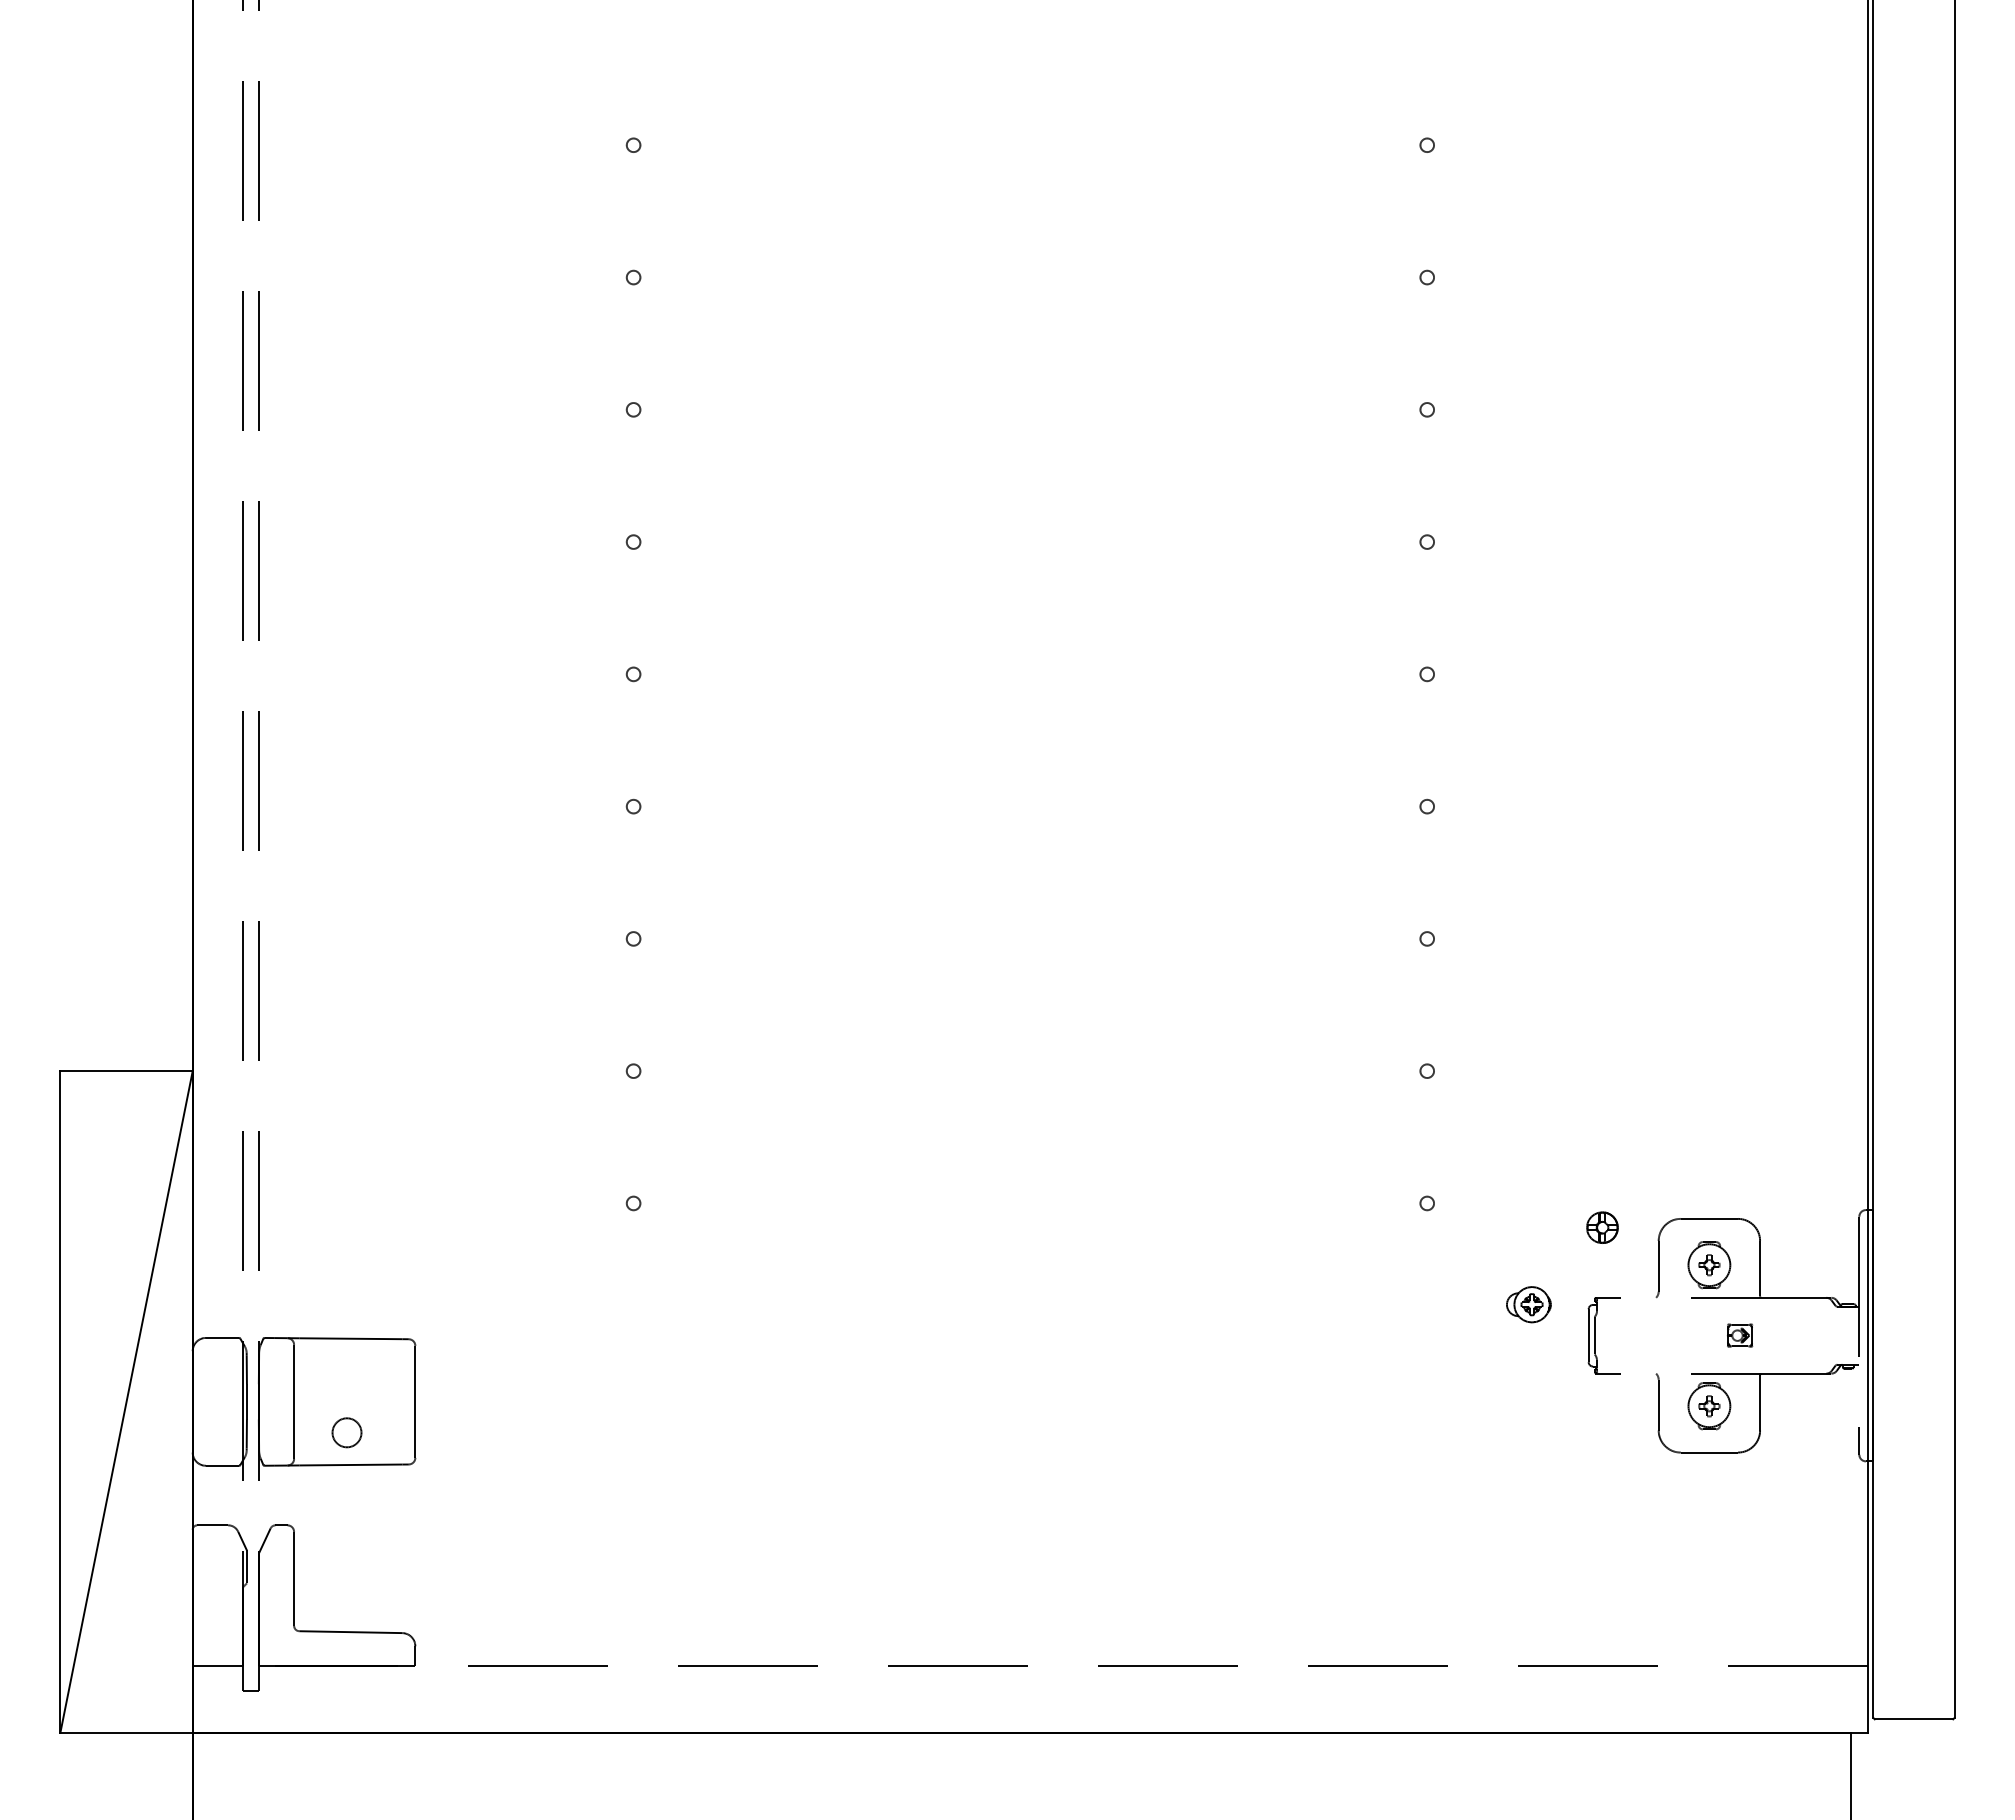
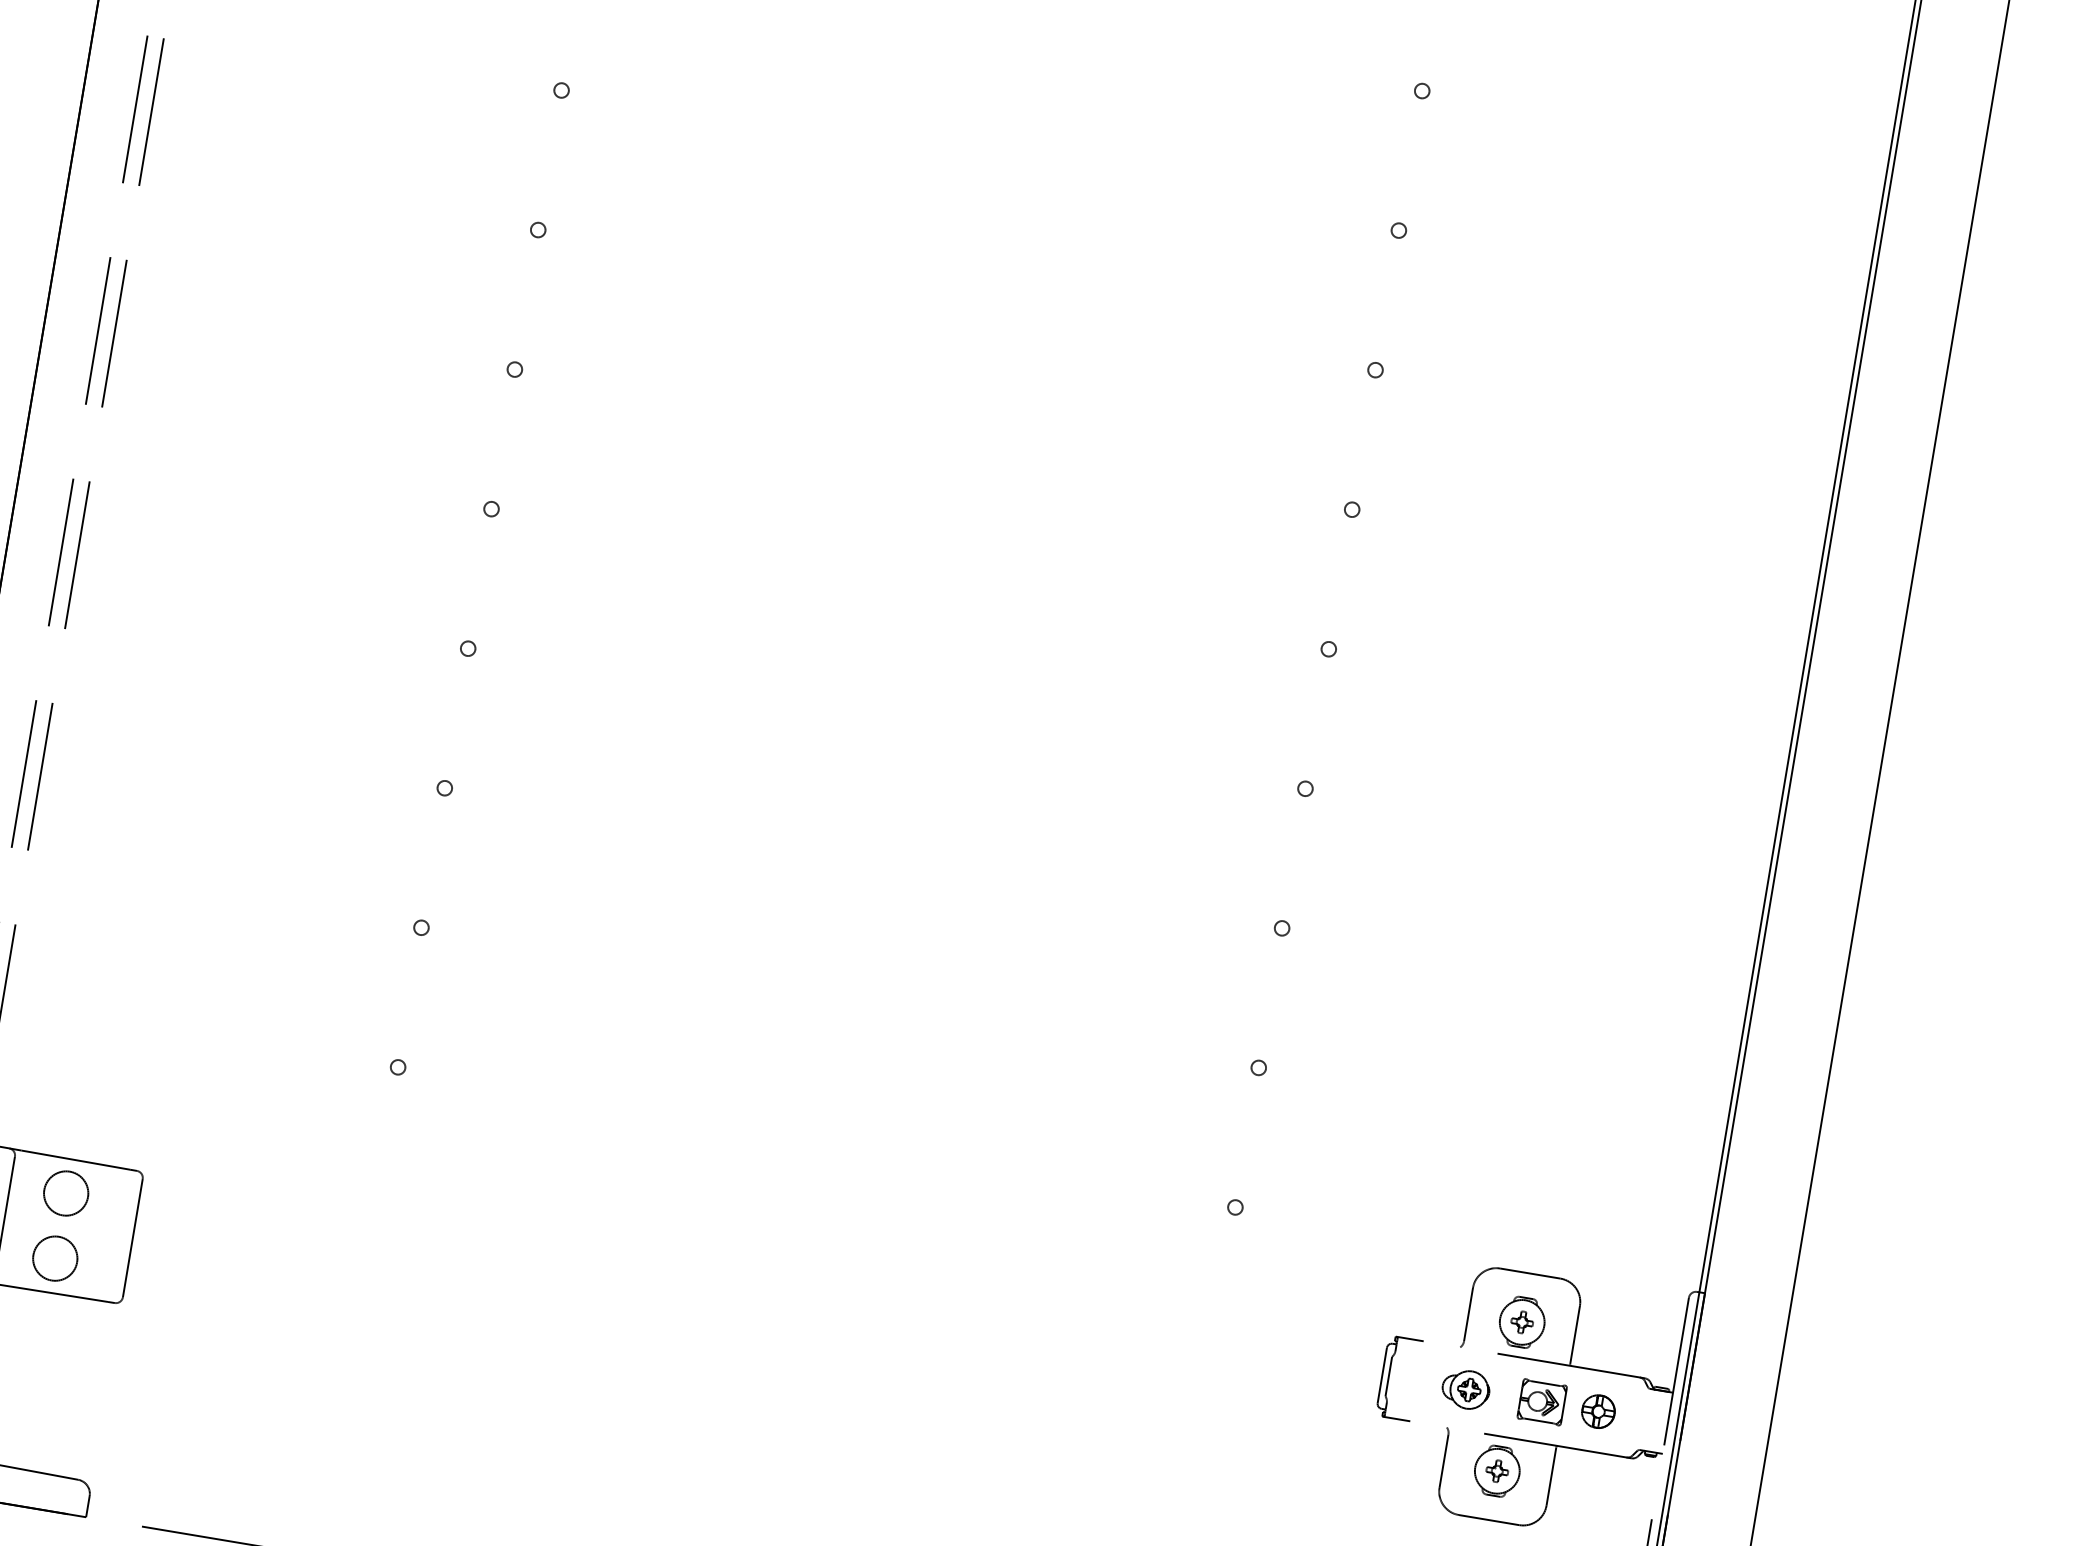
part: (1602, 1227) -> (1598, 1411), moved
part: (1528, 1304) -> (1465, 1389), moved
part: (1739, 1335) -> (1541, 1401), size x1.67
circle: (346, 1370) -> (65, 1192), added
circle: (346, 1432) -> (54, 1258), size x1.43

